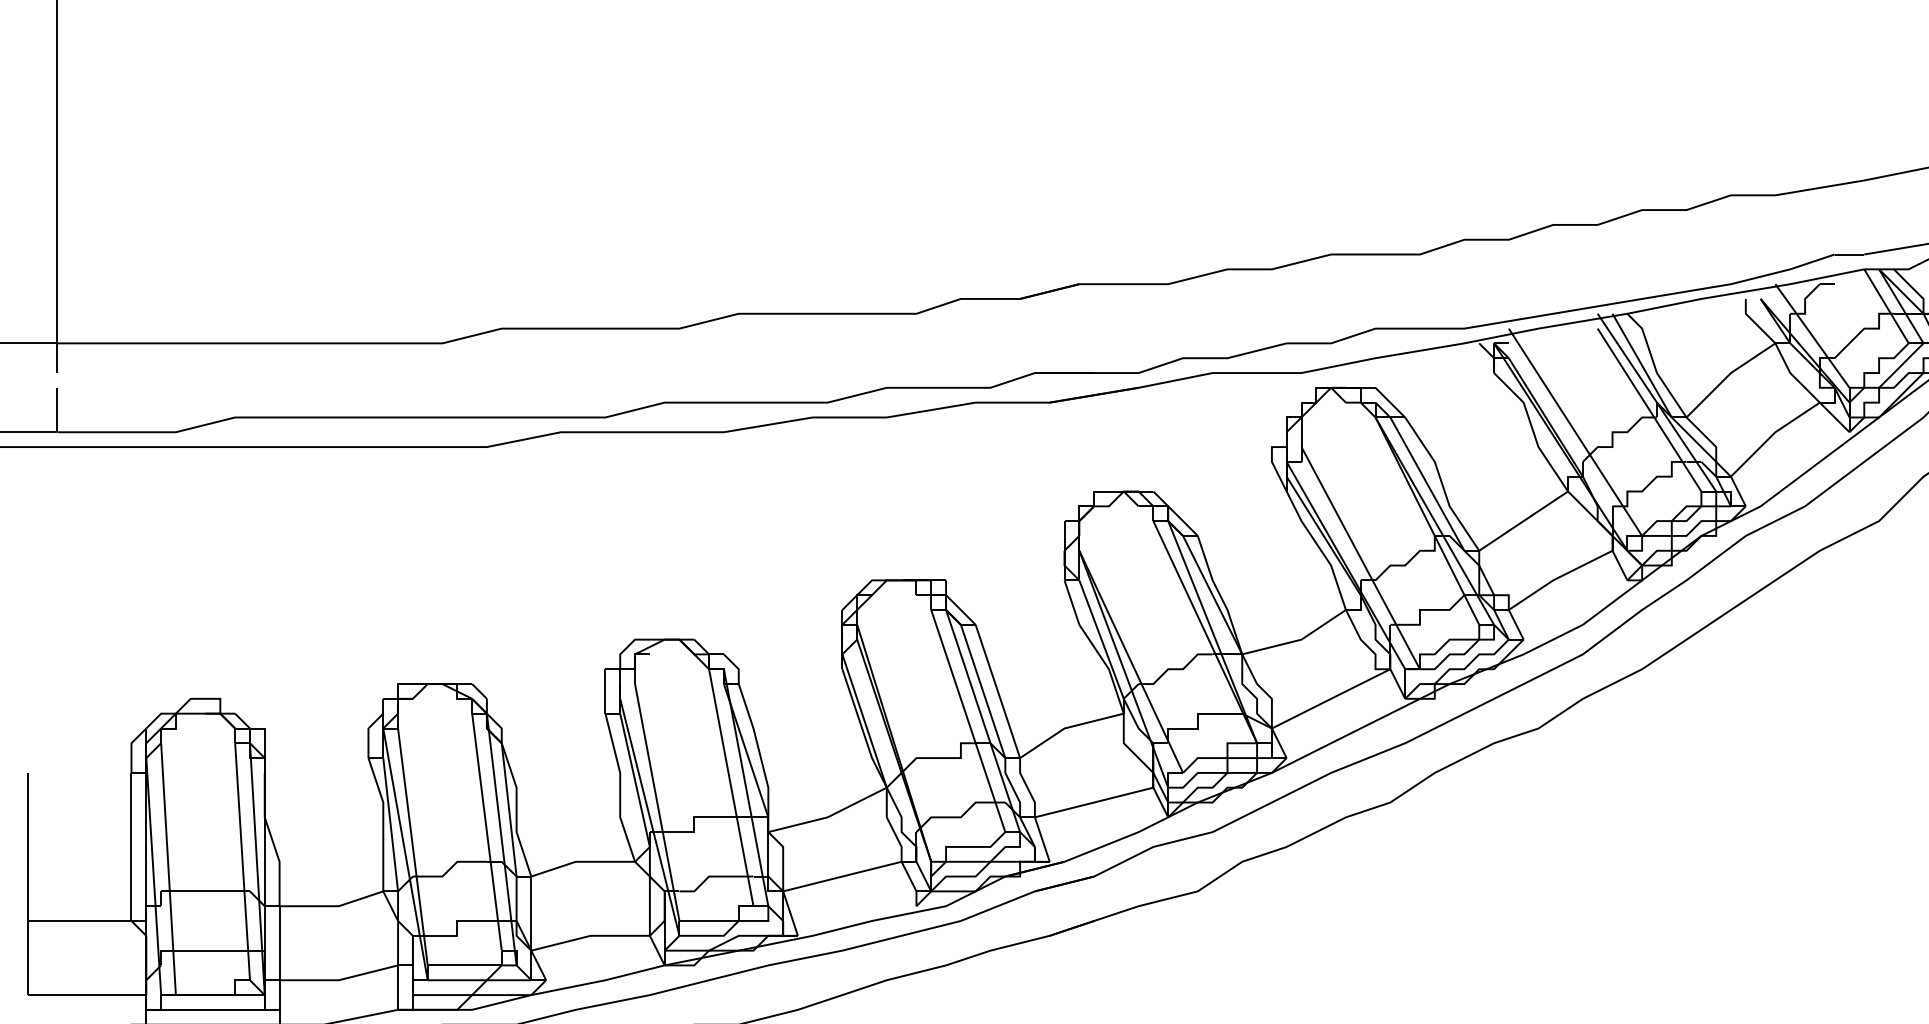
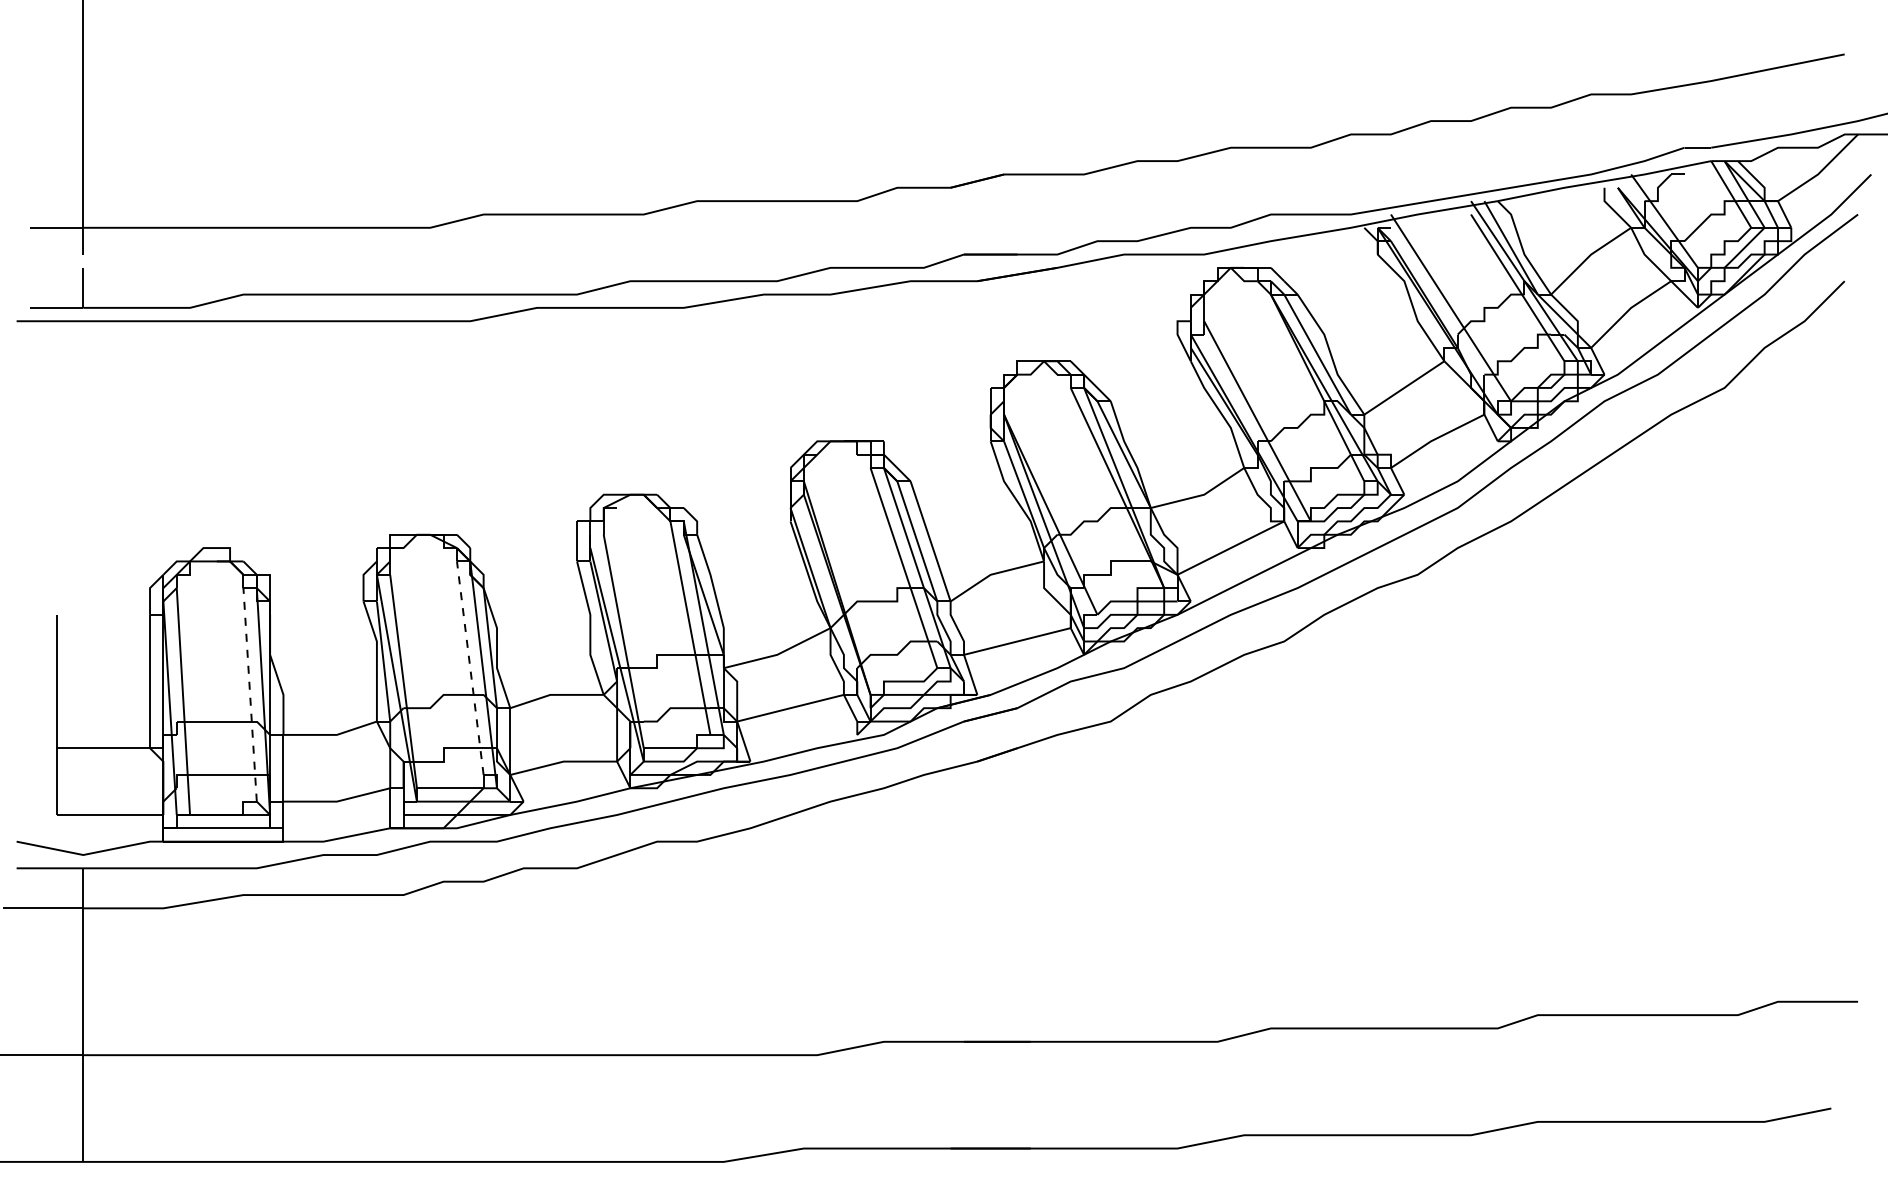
line: (487, 831) -> (470, 667), solid -> dashed
line: (242, 860) -> (250, 693), solid -> dashed

